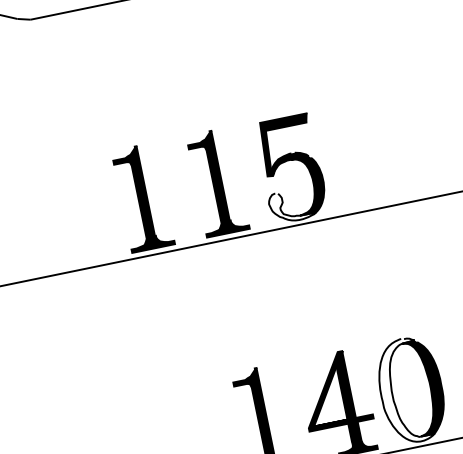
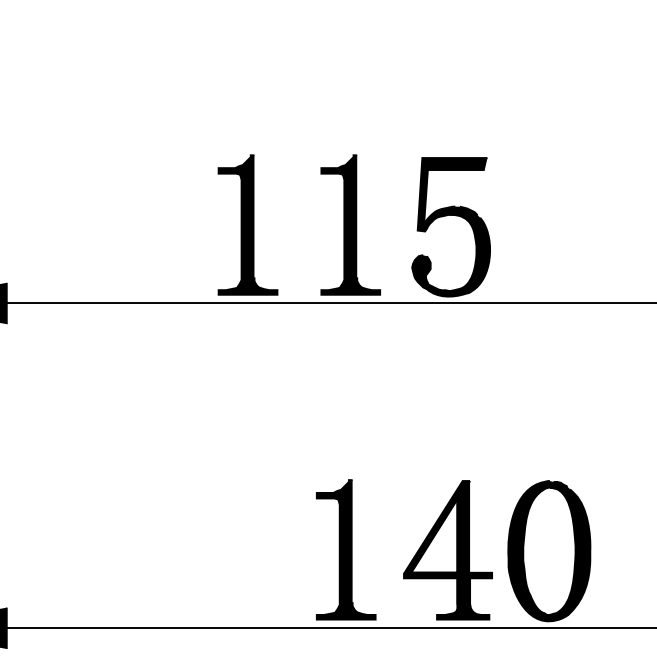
fill: (291, 205) -> (441, 275), added
fill: (403, 392) -> (538, 551), added

